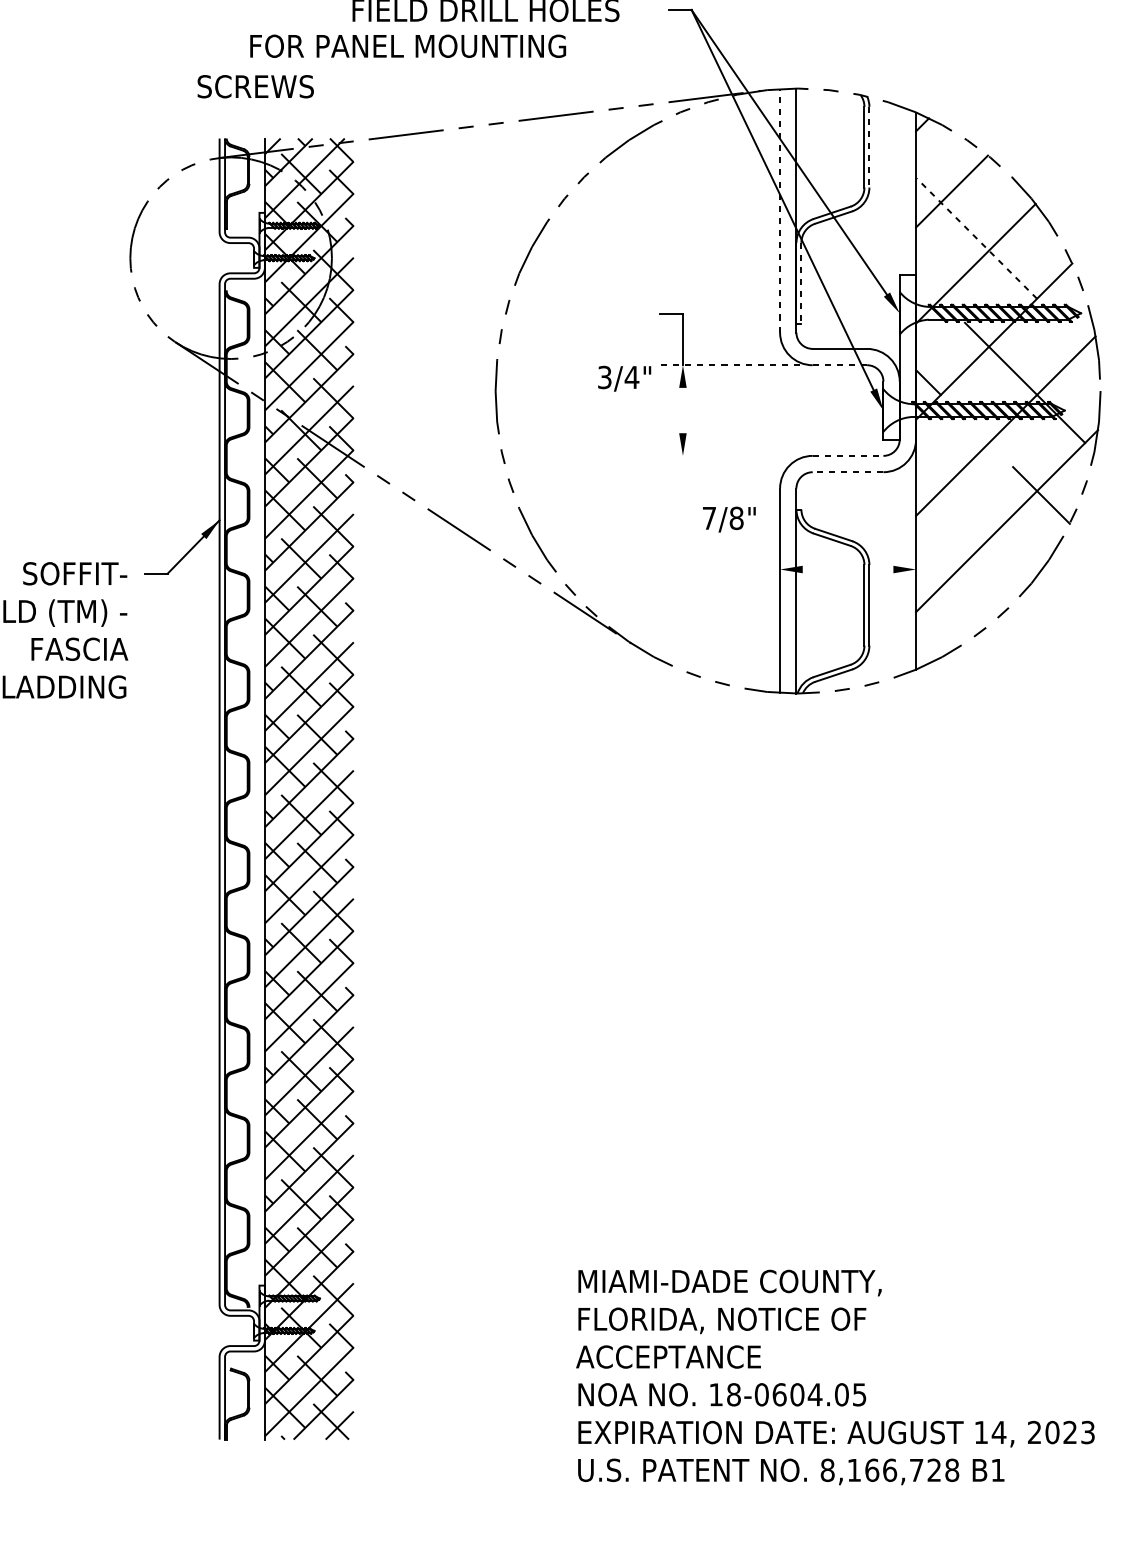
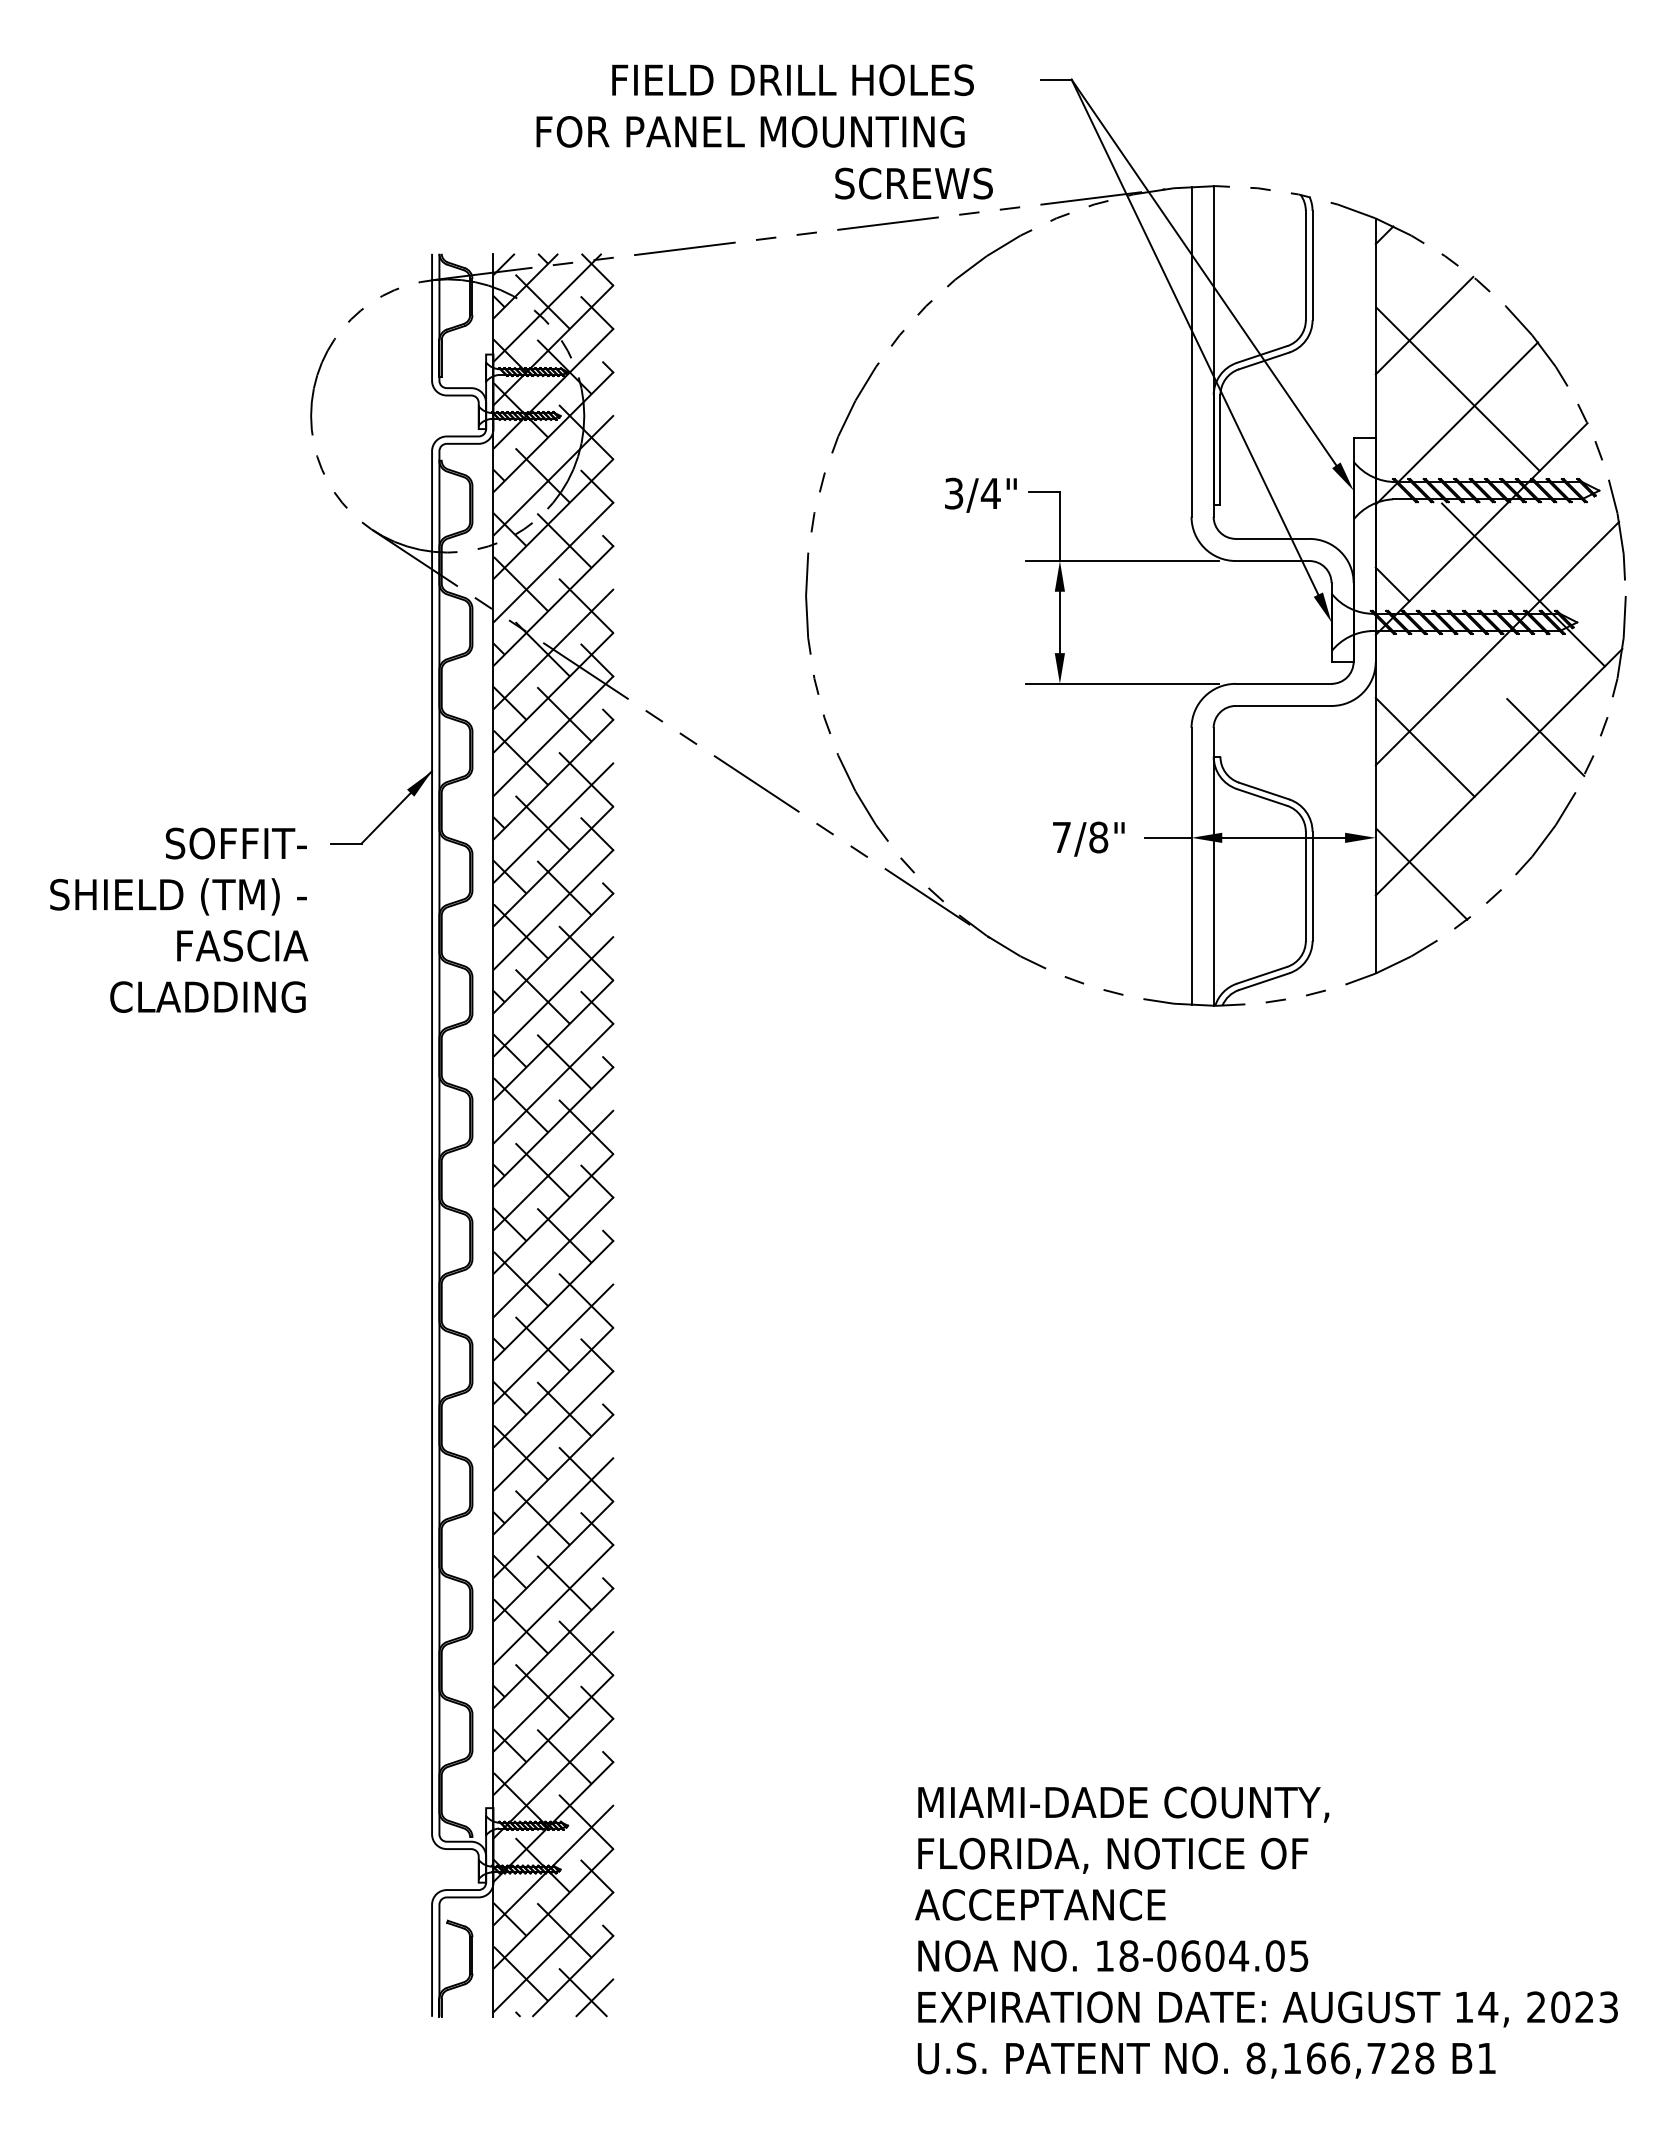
text: (408, 46) -> (750, 131), moved
text: (255, 86) -> (913, 183), moved
line: (869, 147) -> (1312, 265), dashed -> solid
line: (780, 210) -> (1191, 351), dashed -> solid
line: (976, 238) -> (1457, 389), dashed -> solid
line: (801, 282) -> (1220, 449), dashed -> solid
line: (729, 365) -> (1122, 561), dashed -> solid
line: (839, 365) -> (1272, 561), dashed -> solid
text: (624, 378) -> (980, 494), moved
line: (682, 410) -> (1059, 622), added
line: (728, 455) -> (1121, 683), added
line: (847, 455) -> (1283, 683), dashed -> solid
line: (847, 471) -> (1283, 705), dashed -> solid
line: (952, 502) -> (1424, 746), added
text: (729, 519) -> (1088, 838), moved
line: (762, 569) -> (1167, 837), added
line: (847, 569) -> (1283, 837), added
line: (949, 596) -> (1421, 874), added

